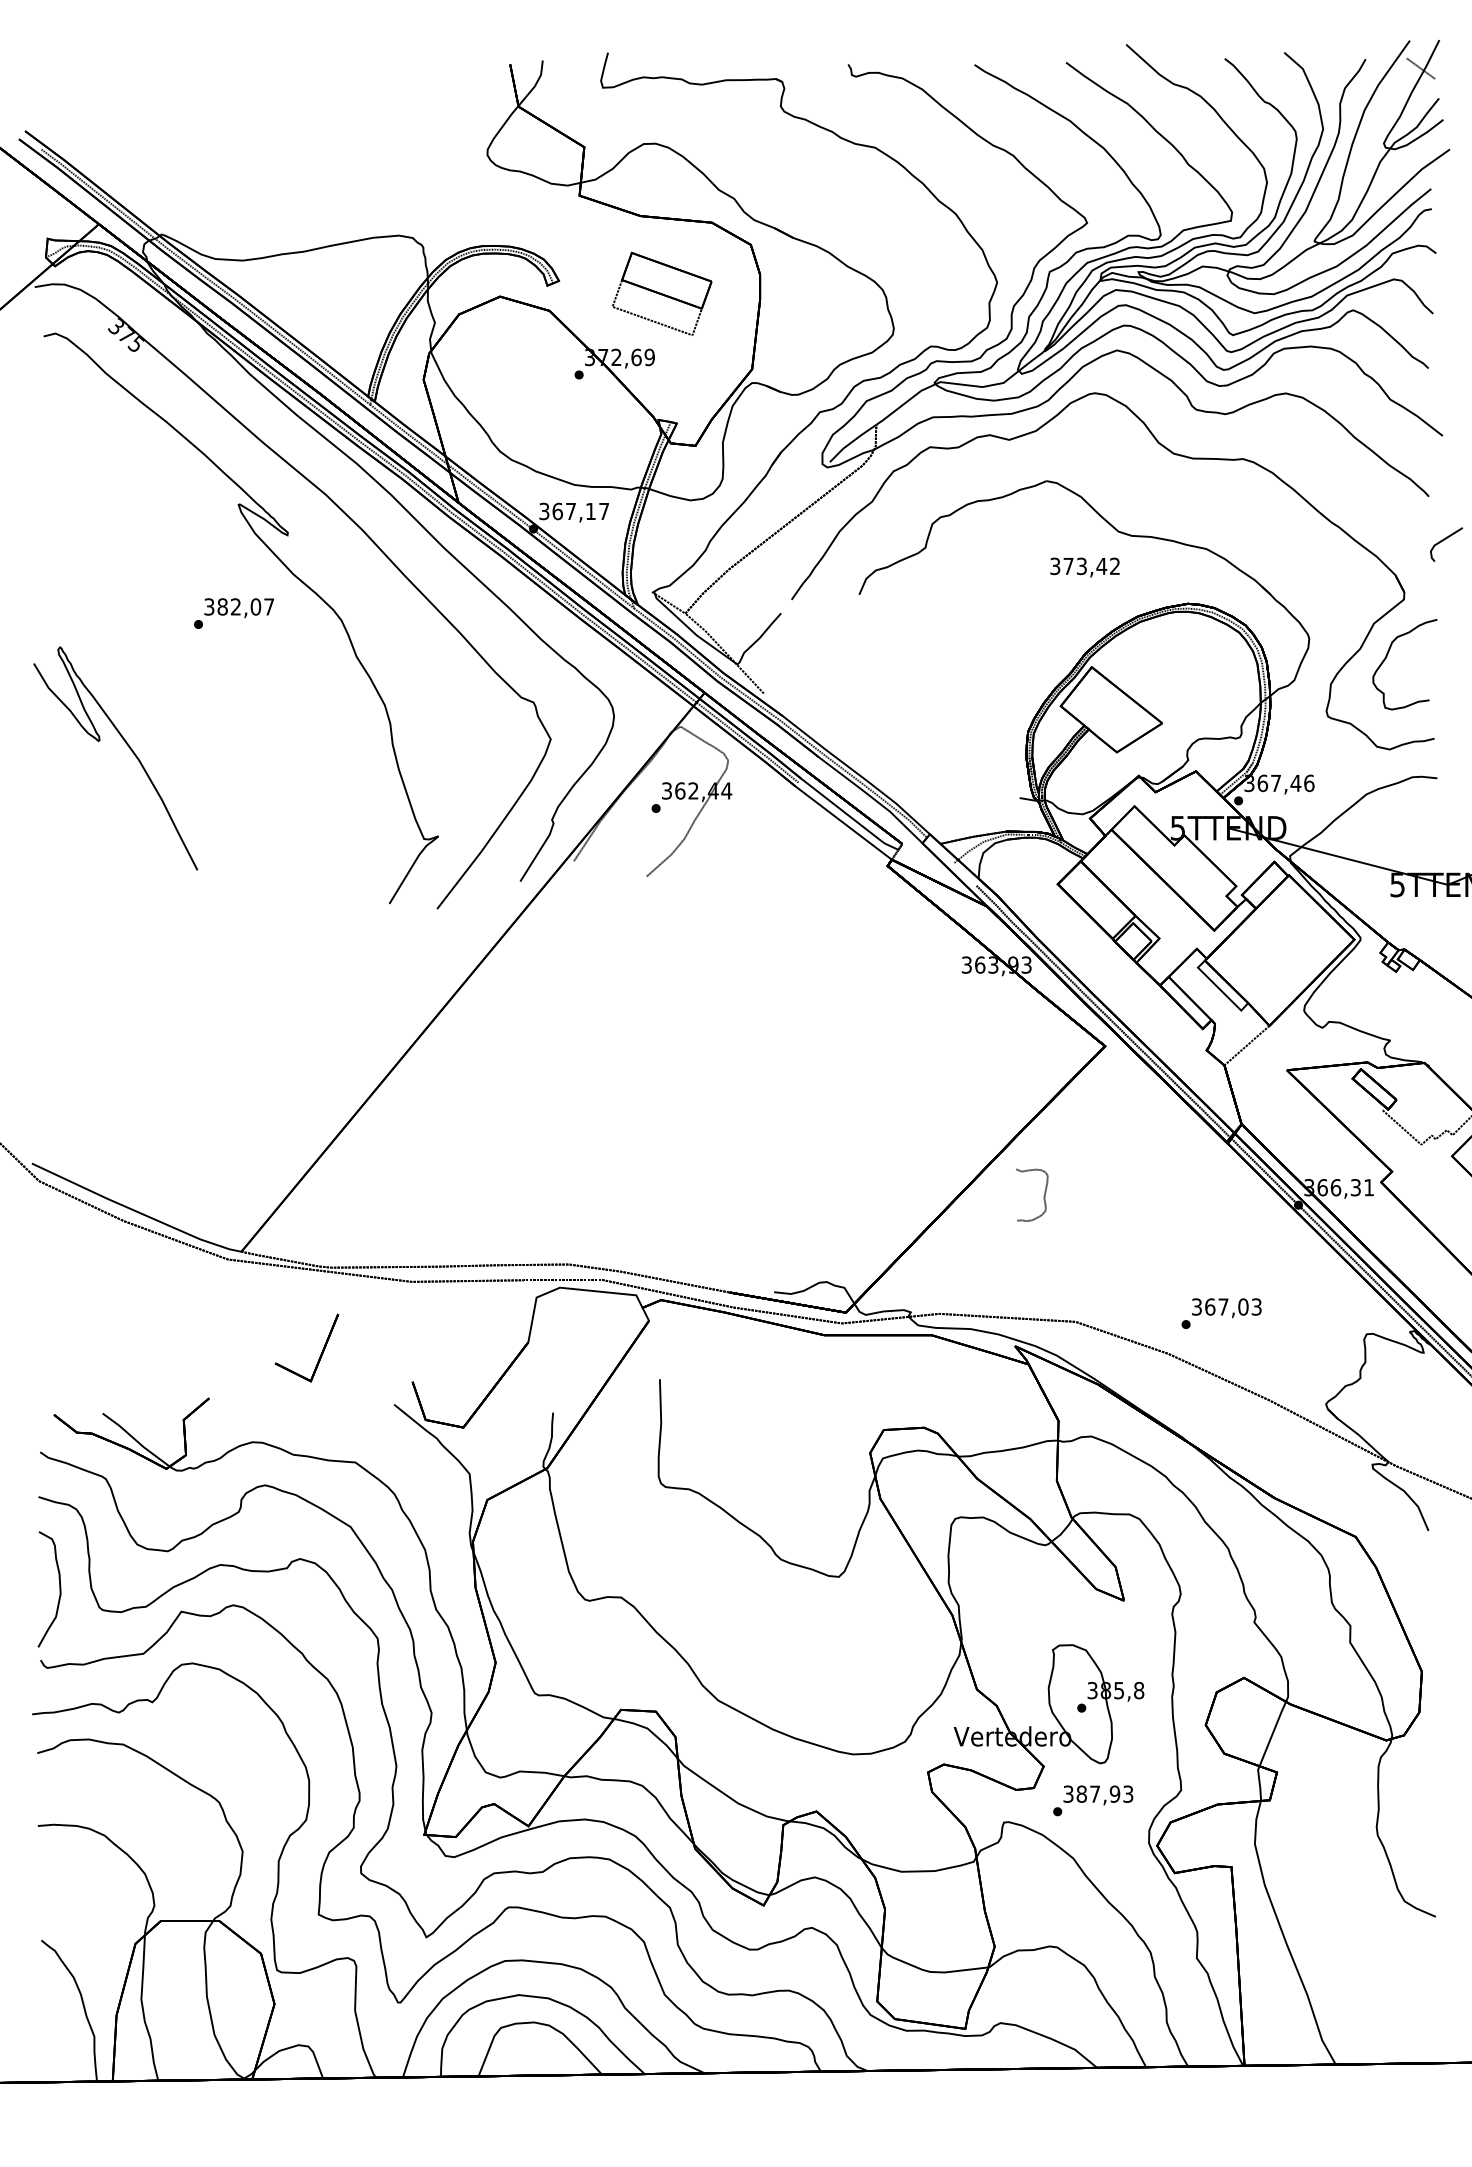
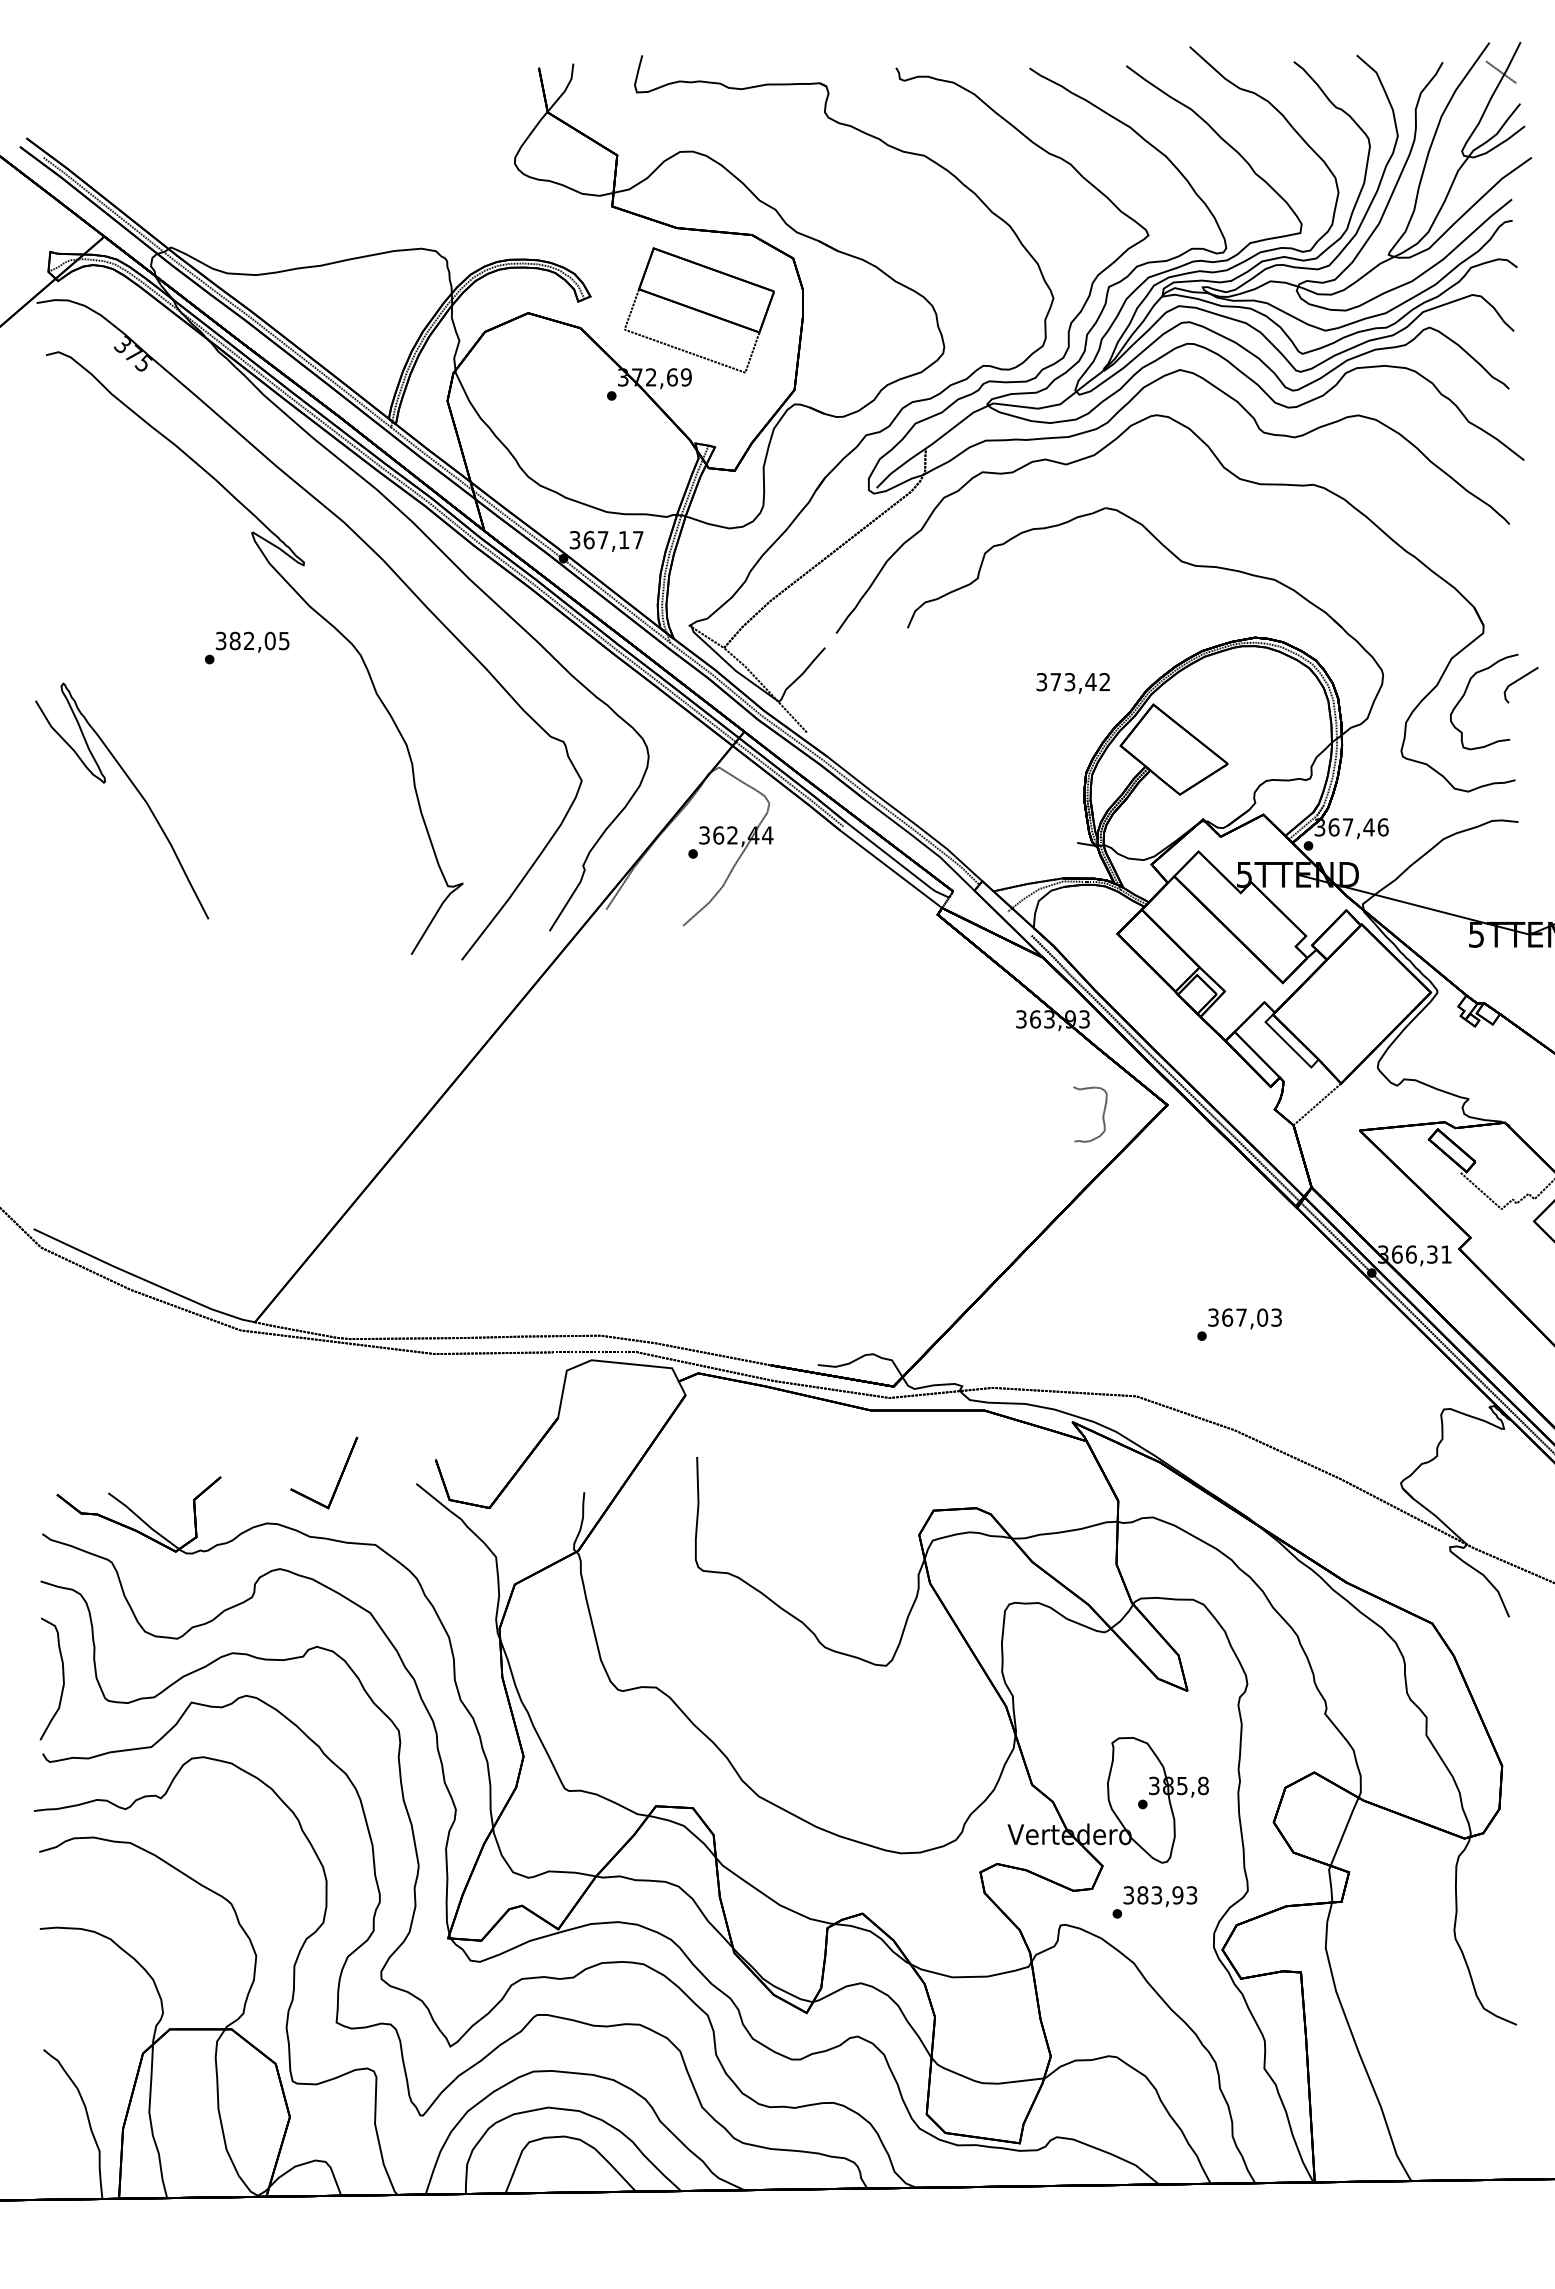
part: (662, 294) -> (699, 310), size x1.43
part: (1445, 544) -> (1520, 685), moved
text: (1084, 567) -> (1072, 683), moved
text: (269, 607) -> (284, 641), 382,07 -> 382,05
curve: (1043, 1195) -> (1102, 1114), moved
text: (1221, 1313) -> (1239, 1324), moved
part: (320, 1354) -> (338, 1479), moved
text: (1094, 1794) -> (1156, 1895), 387,93 -> 383,93

